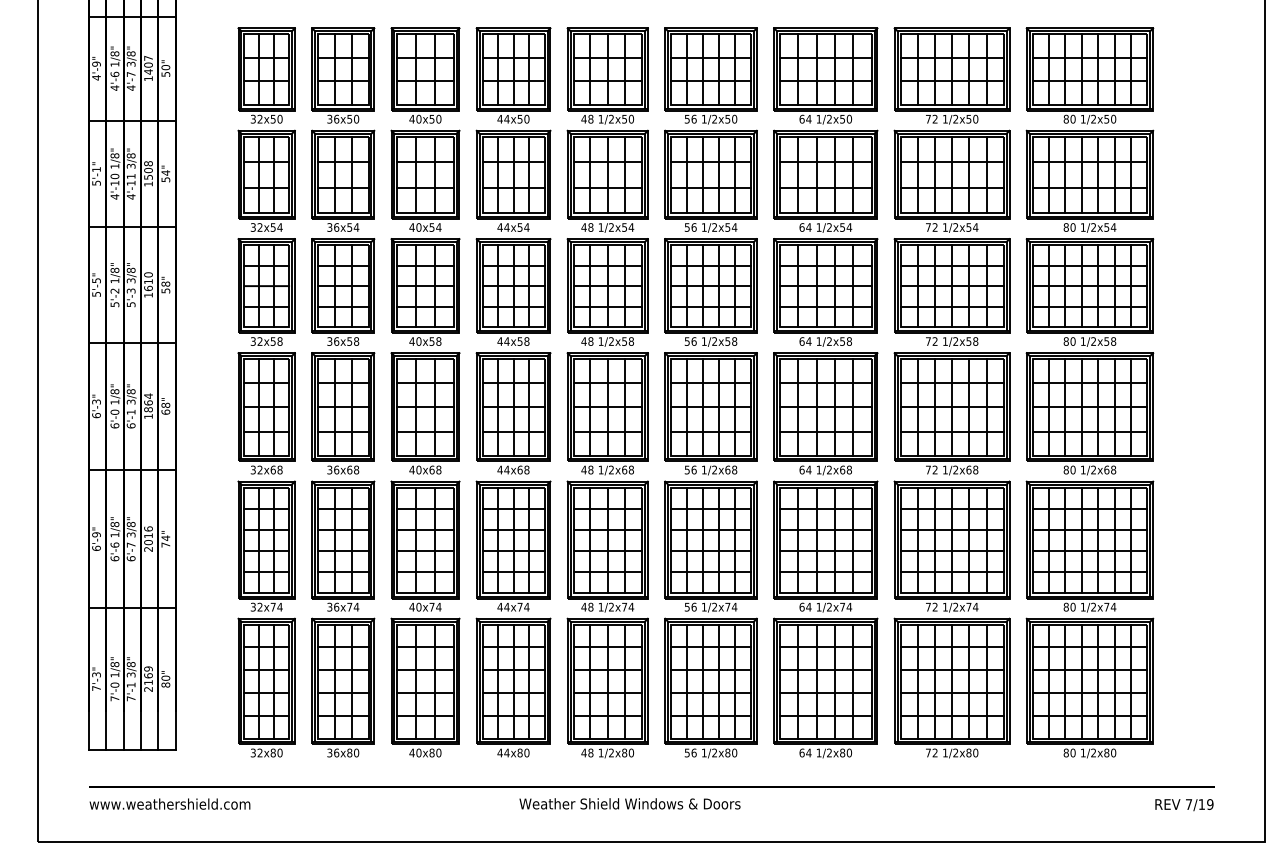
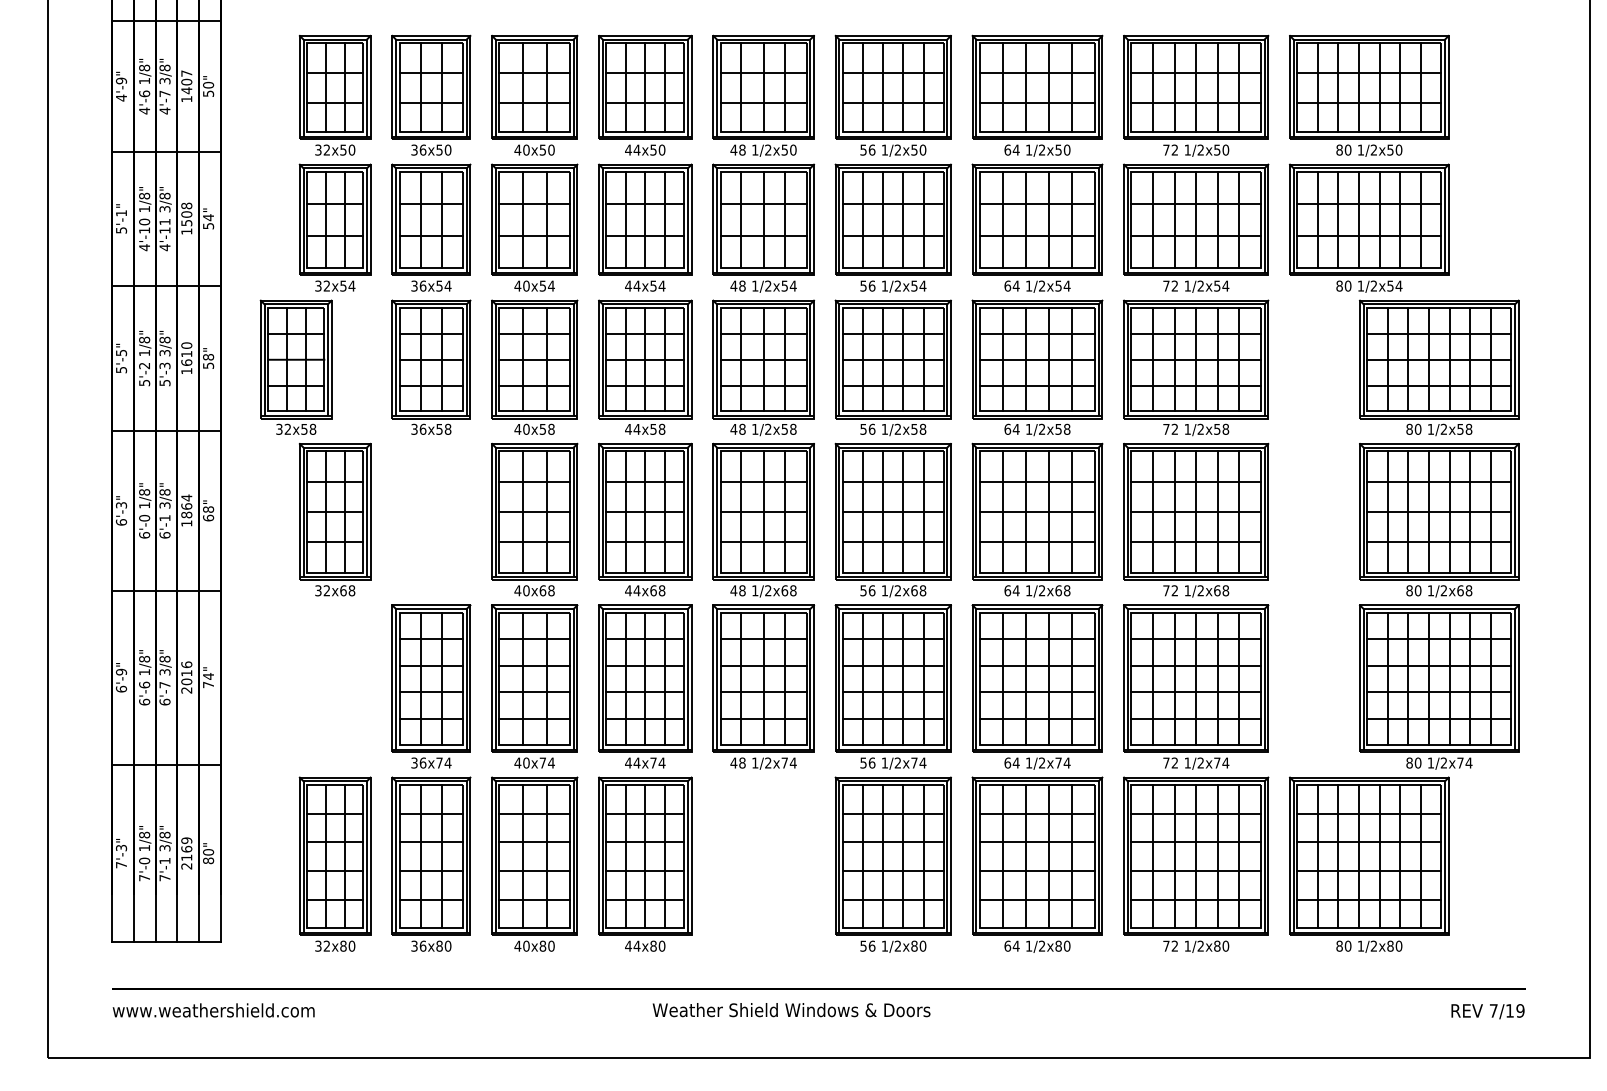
part: (266, 291) -> (295, 366), moved
part: (343, 413) -> (431, 519), removed
part: (1090, 425) -> (1439, 534), moved
part: (266, 546) -> (334, 686), removed
part: (607, 687) -> (763, 864), removed

